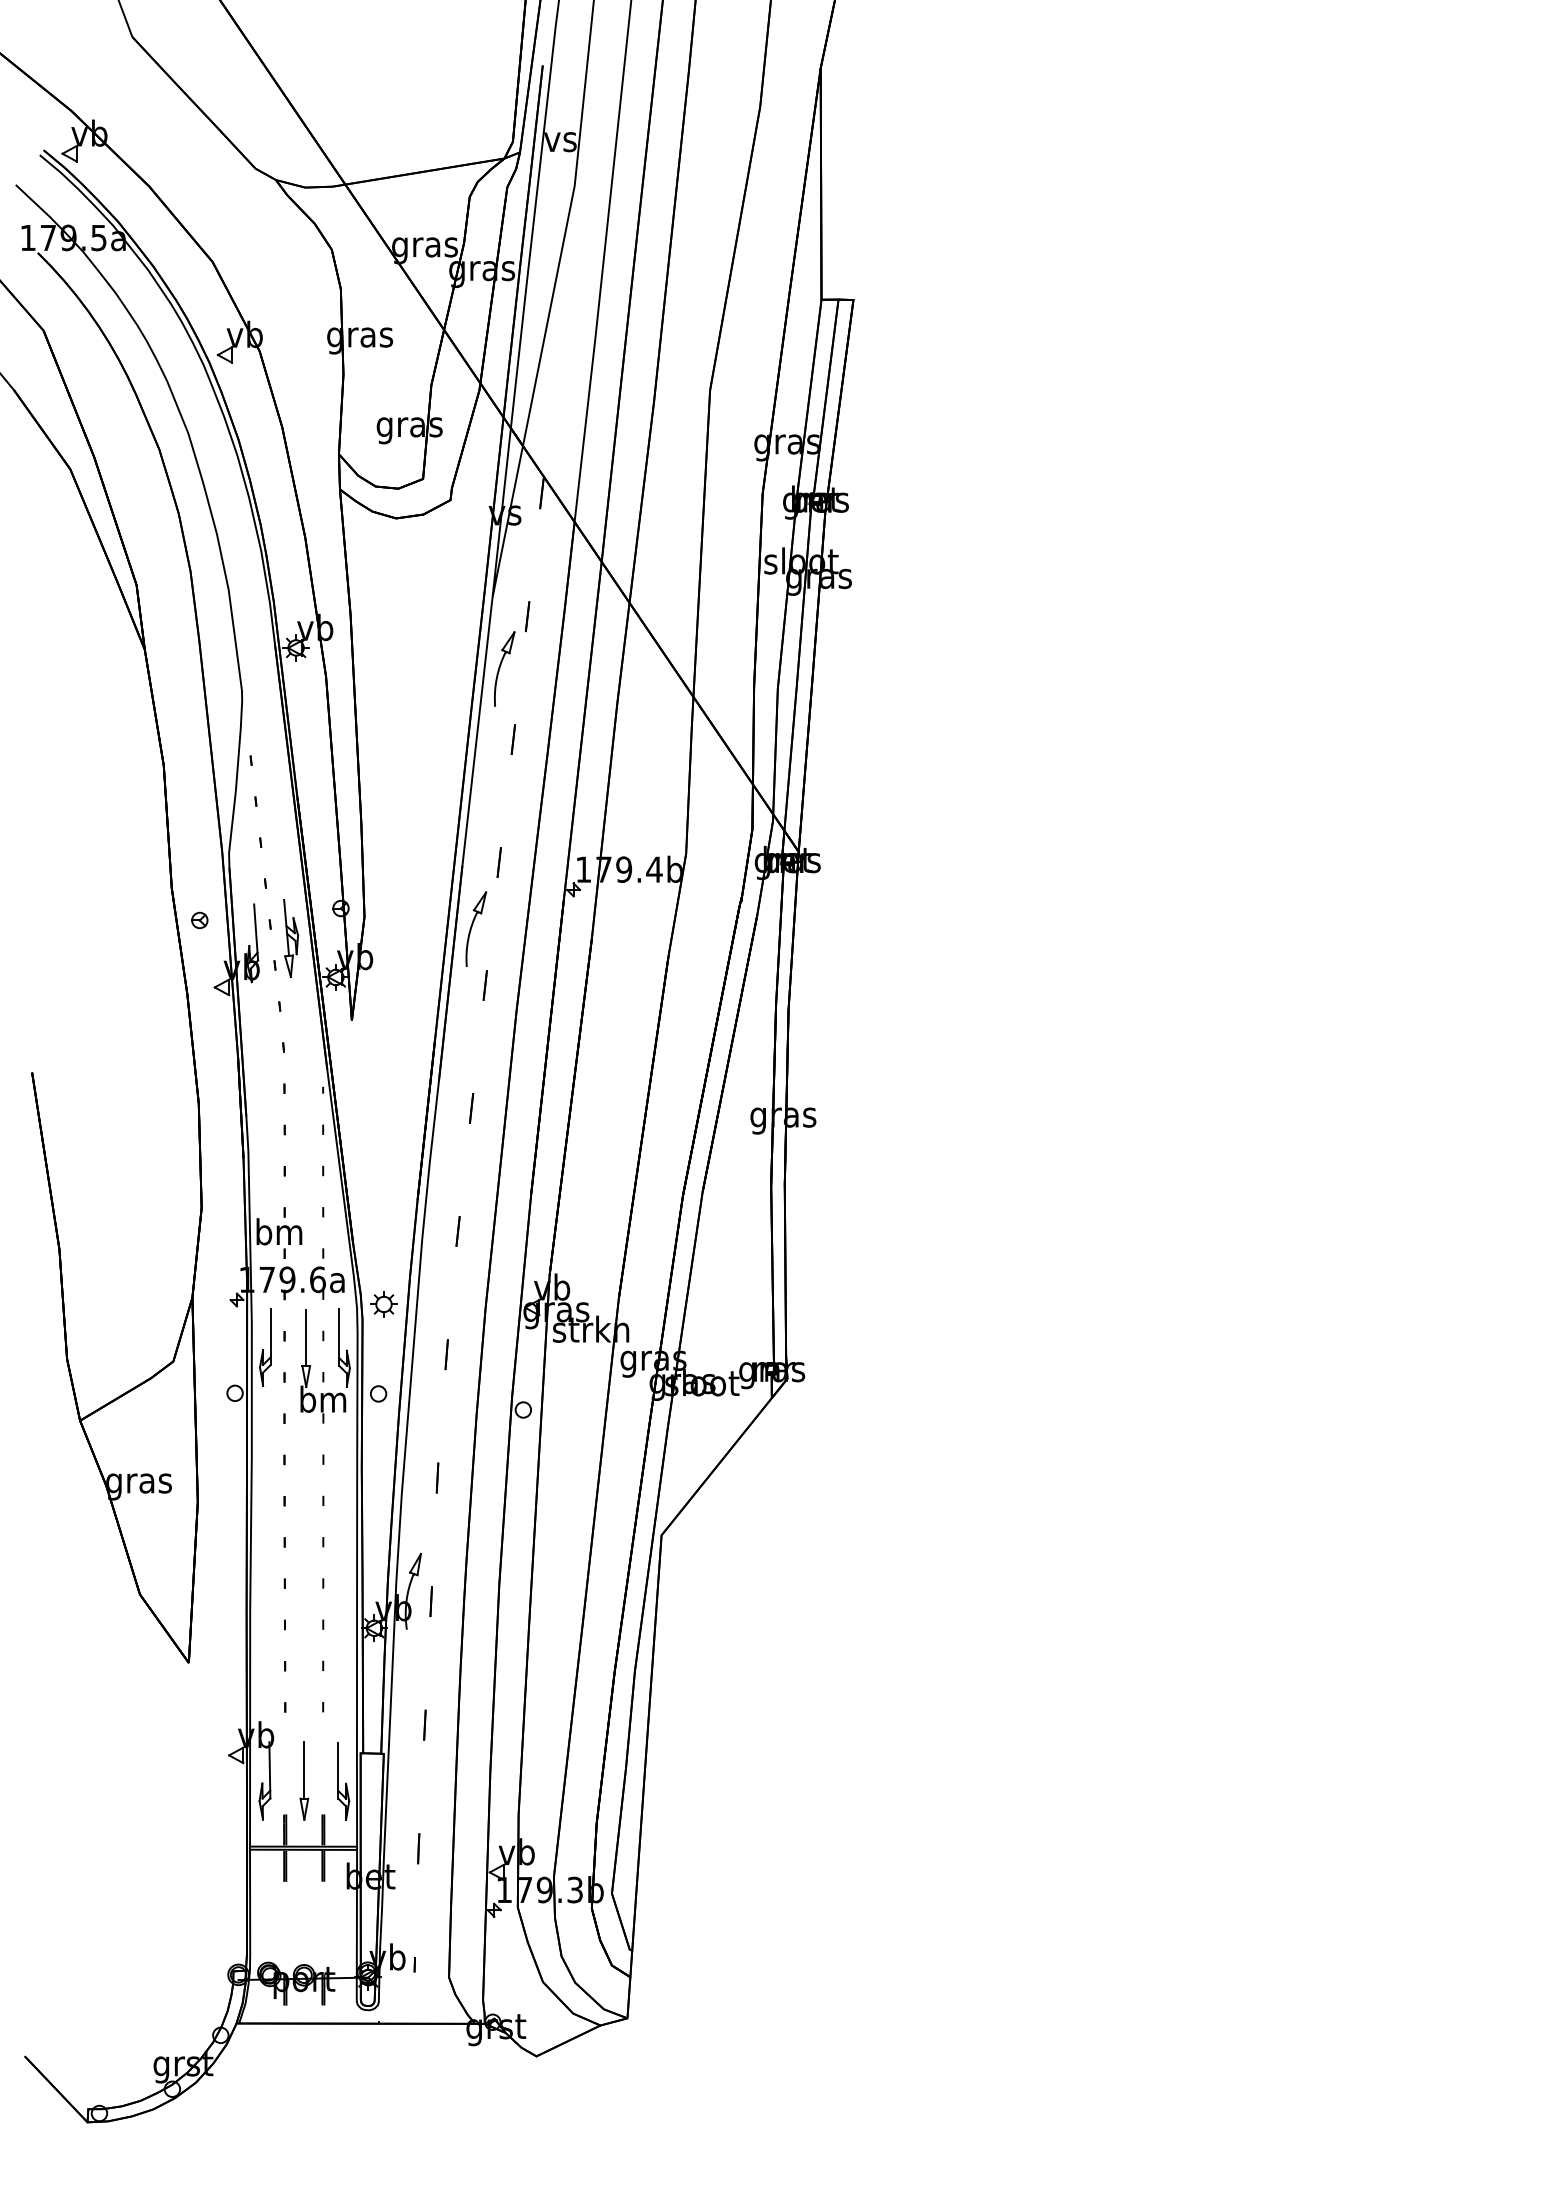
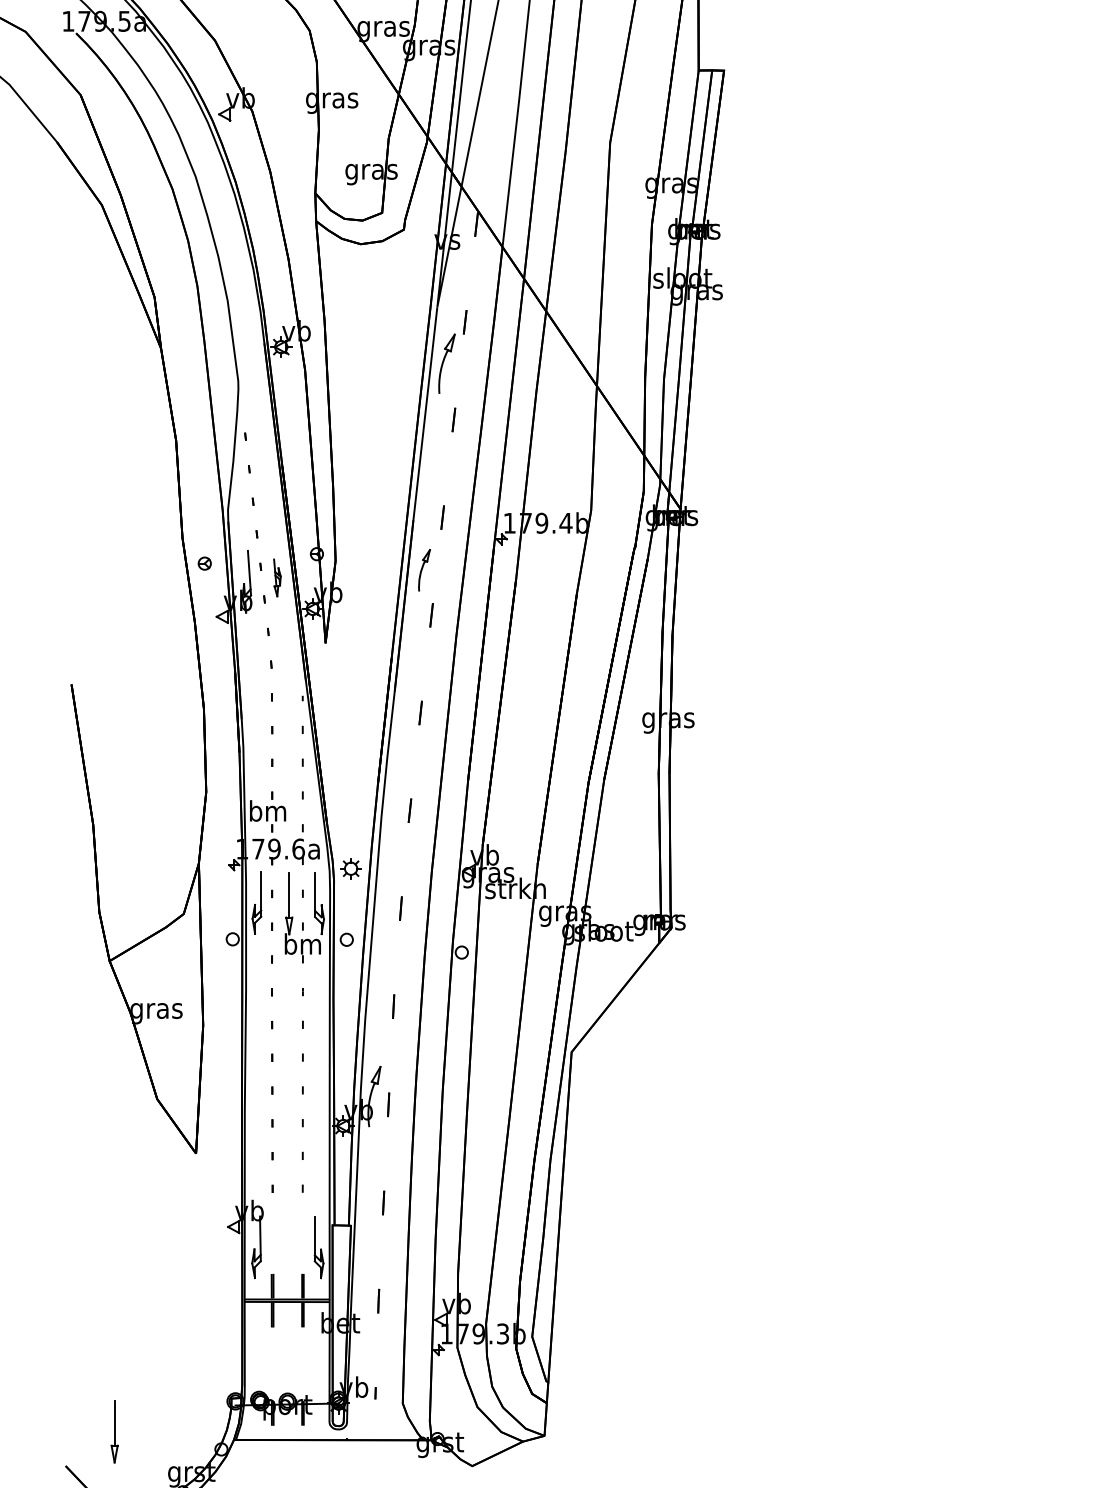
part: (476, 928) -> (424, 570), size x0.7
part: (291, 938) -> (277, 577), size x0.6
part: (304, 1780) -> (114, 1431), moved

